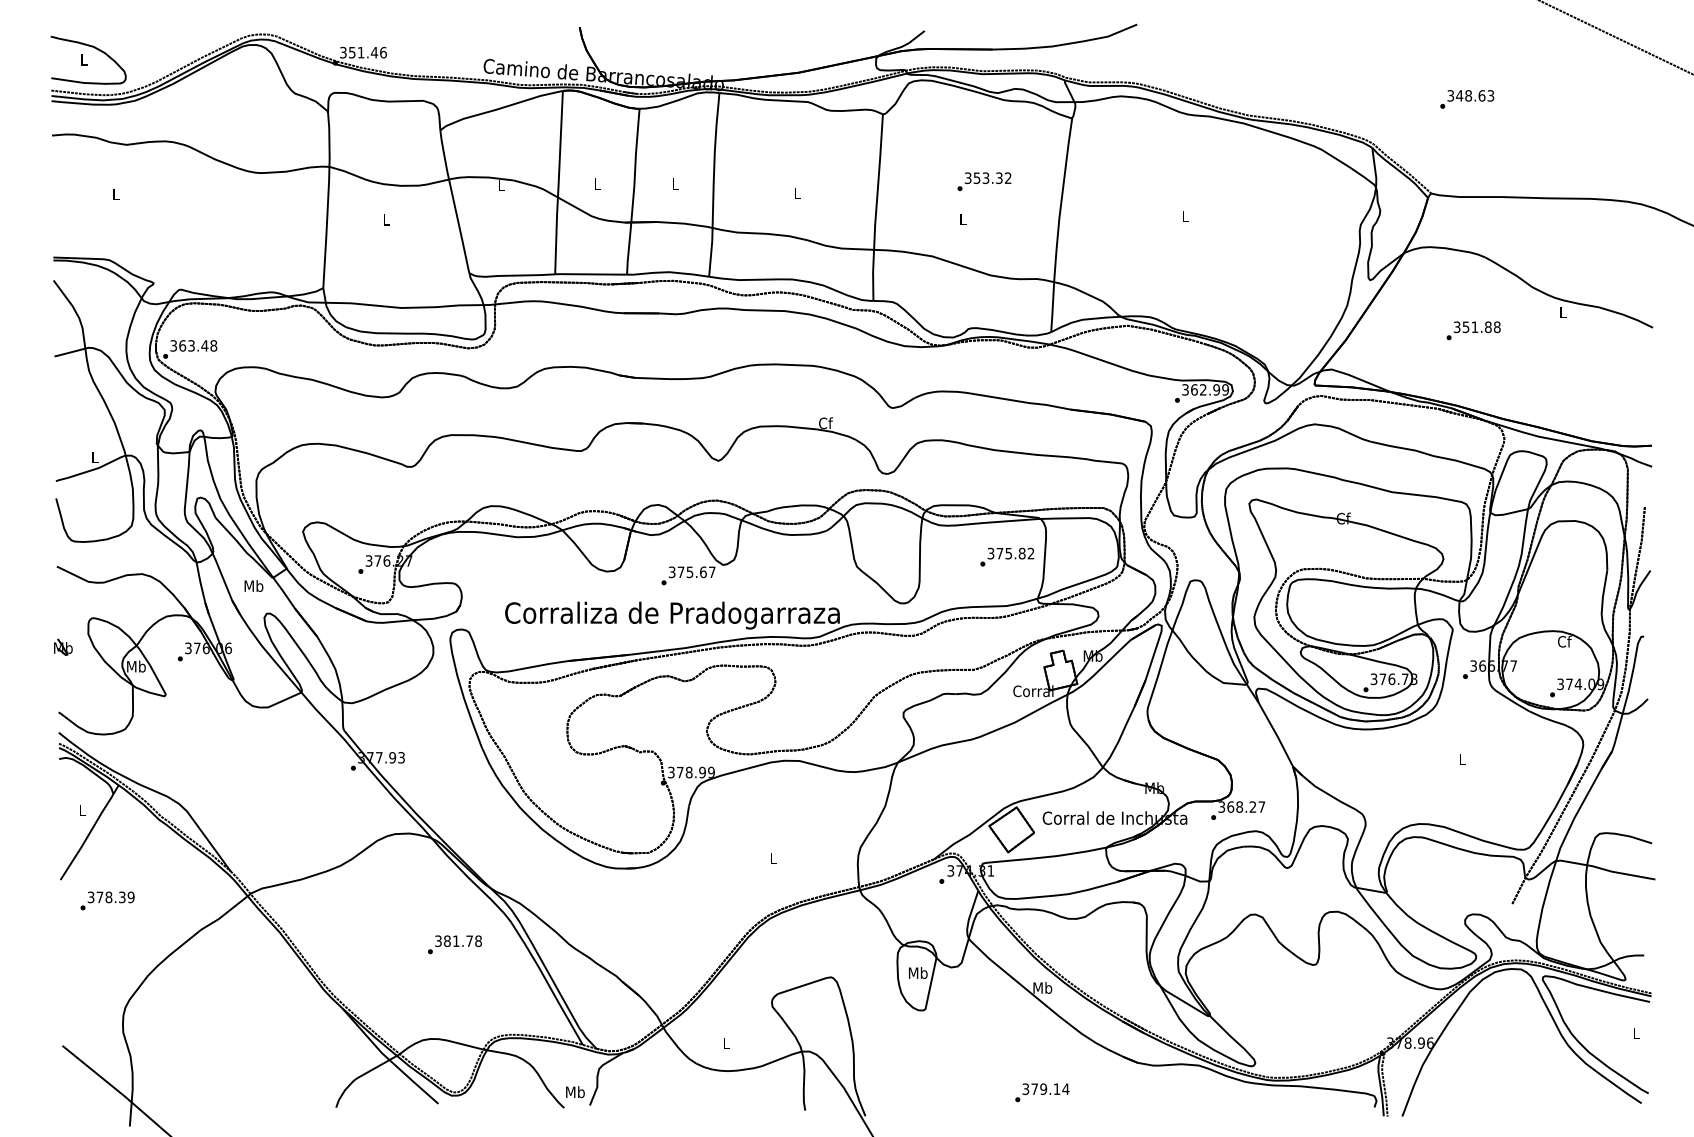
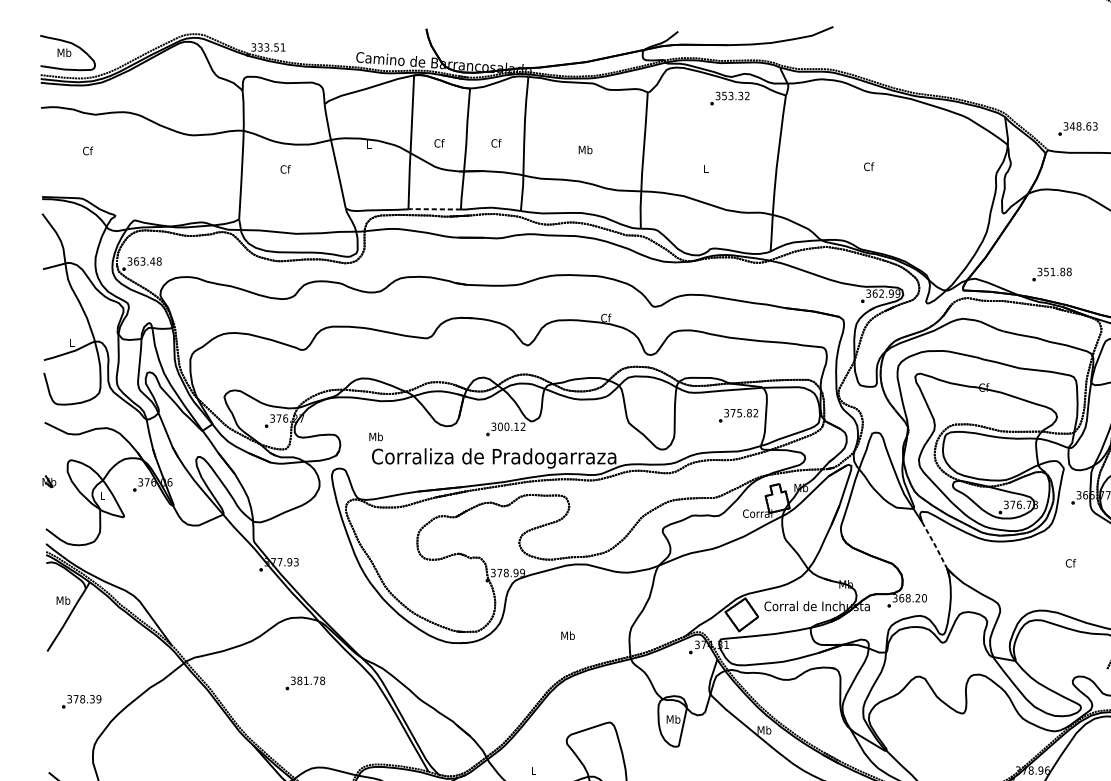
text: (367, 52) -> (271, 47), 351.46 -> 333.51
text: (83, 59) -> (64, 52), L -> Mb
text: (1467, 99) -> (1078, 129), moved
text: (984, 181) -> (729, 98), moved
text: (597, 183) -> (439, 142), L -> Cf
text: (675, 183) -> (496, 142), L -> Cf
text: (797, 192) -> (585, 149), L -> Mb
text: (116, 194) -> (88, 150), L -> Cf
text: (1186, 216) -> (869, 167), L -> Cf
text: (386, 219) -> (285, 169), L -> Cf
line: (590, 274) -> (434, 209), solid -> dashed
text: (1473, 330) -> (1051, 274), moved
text: (696, 572) -> (511, 426), 375.67 -> 300.12
text: (253, 585) -> (375, 436), moved
text: (136, 666) -> (102, 495), Mb -> L
line: (1276, 735) -> (935, 545), solid -> dashed
text: (1462, 759) -> (1070, 563), L -> Cf
text: (1261, 806) -> (924, 597), 368.27 -> 368.20
text: (82, 810) -> (63, 600), L -> Mb
text: (773, 858) -> (567, 635), L -> Mb
text: (107, 900) -> (81, 701), moved
text: (454, 944) -> (305, 683), moved

